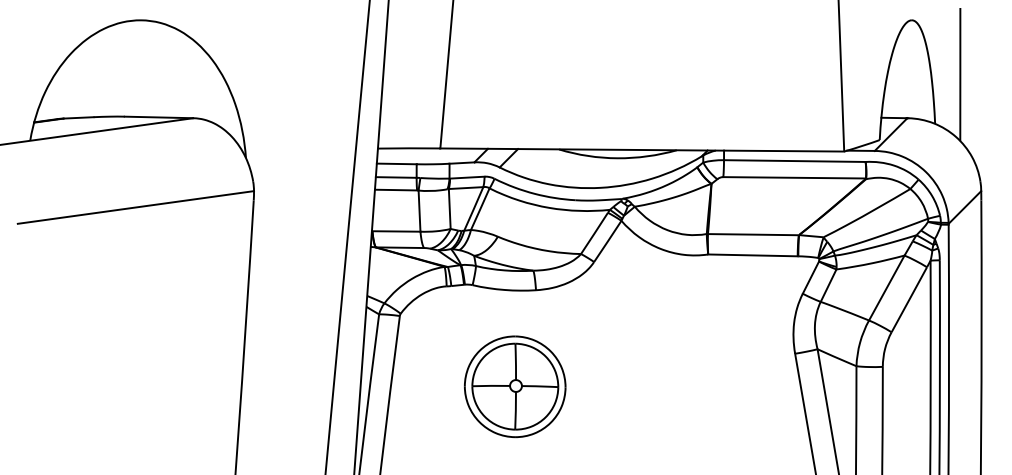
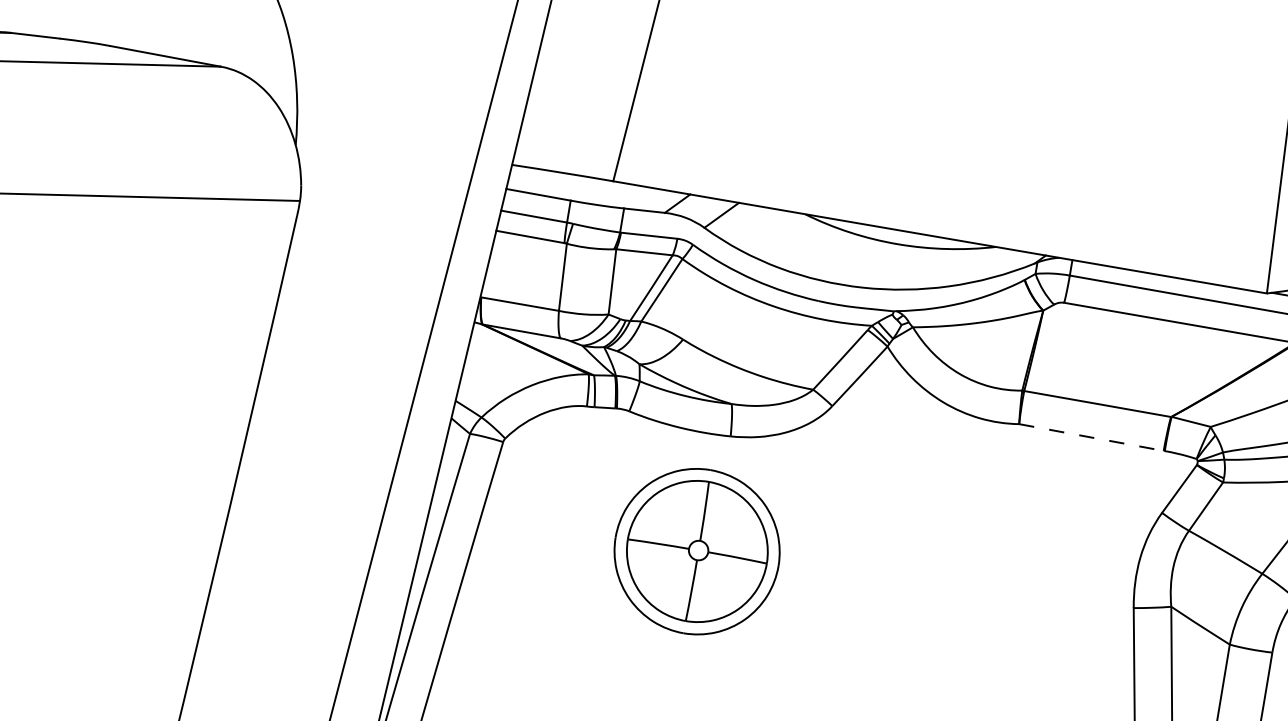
line: (752, 255) -> (1090, 437), solid -> dashed
part: (515, 386) -> (697, 551), moved

